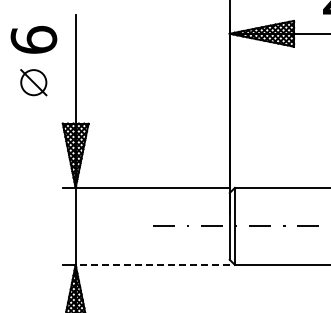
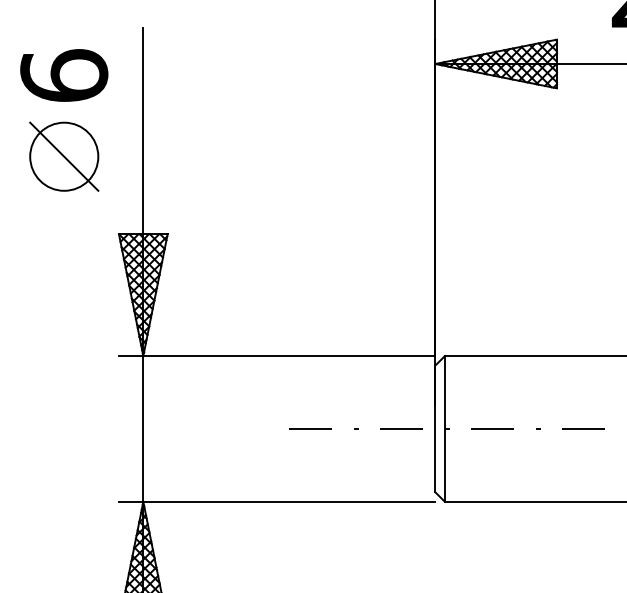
part: (33, 82) -> (63, 156), size x1.43
line: (152, 264) -> (288, 501), dashed -> solid

